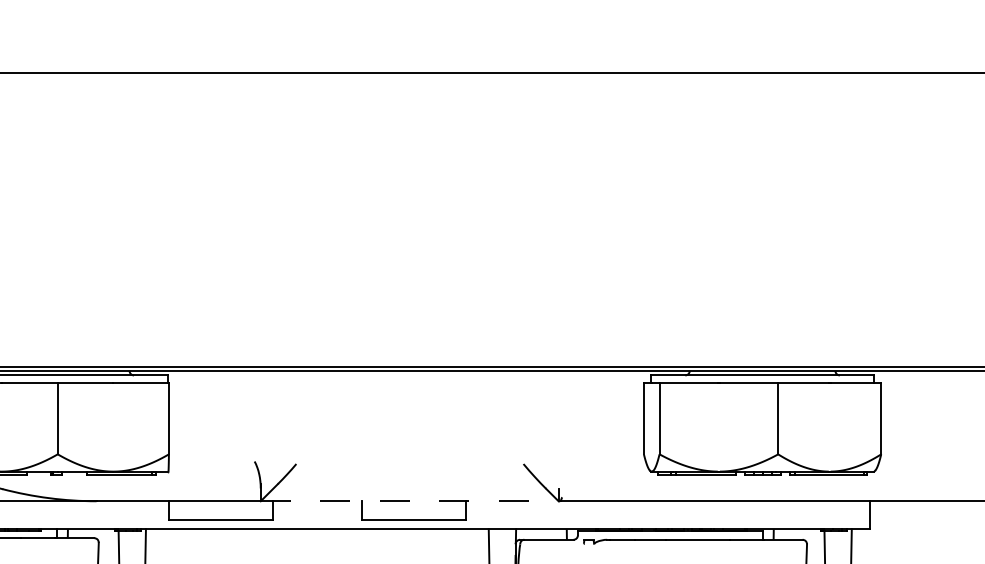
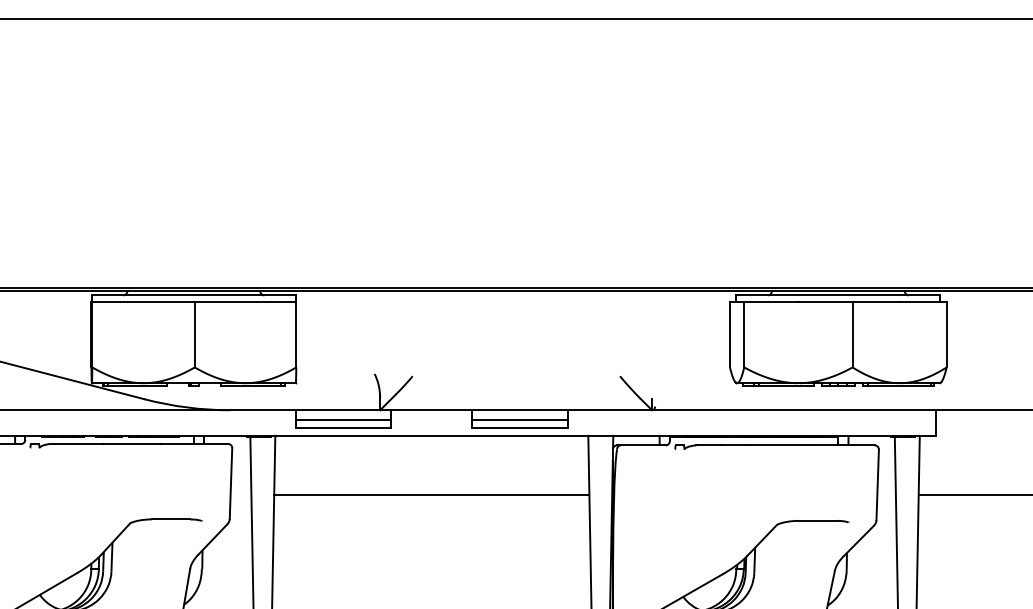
line: (410, 501) -> (516, 410), dashed -> solid
line: (220, 511) -> (343, 419), added
line: (413, 511) -> (519, 419), added

